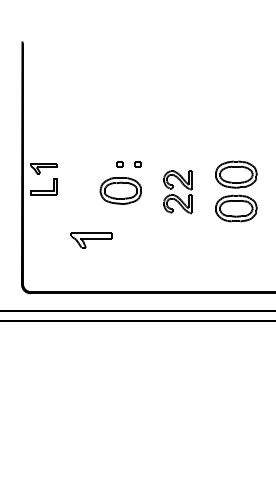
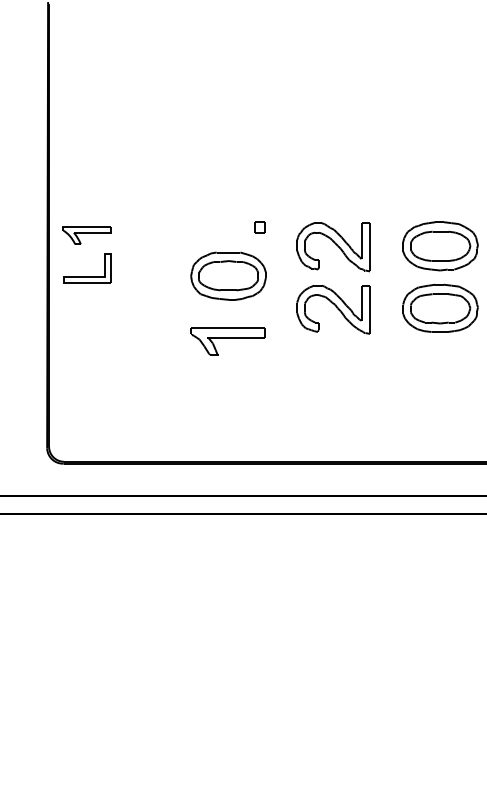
part: (119, 164) -> (226, 227), removed
part: (177, 192) -> (332, 279), size x1.43
part: (91, 240) -> (227, 341), moved

